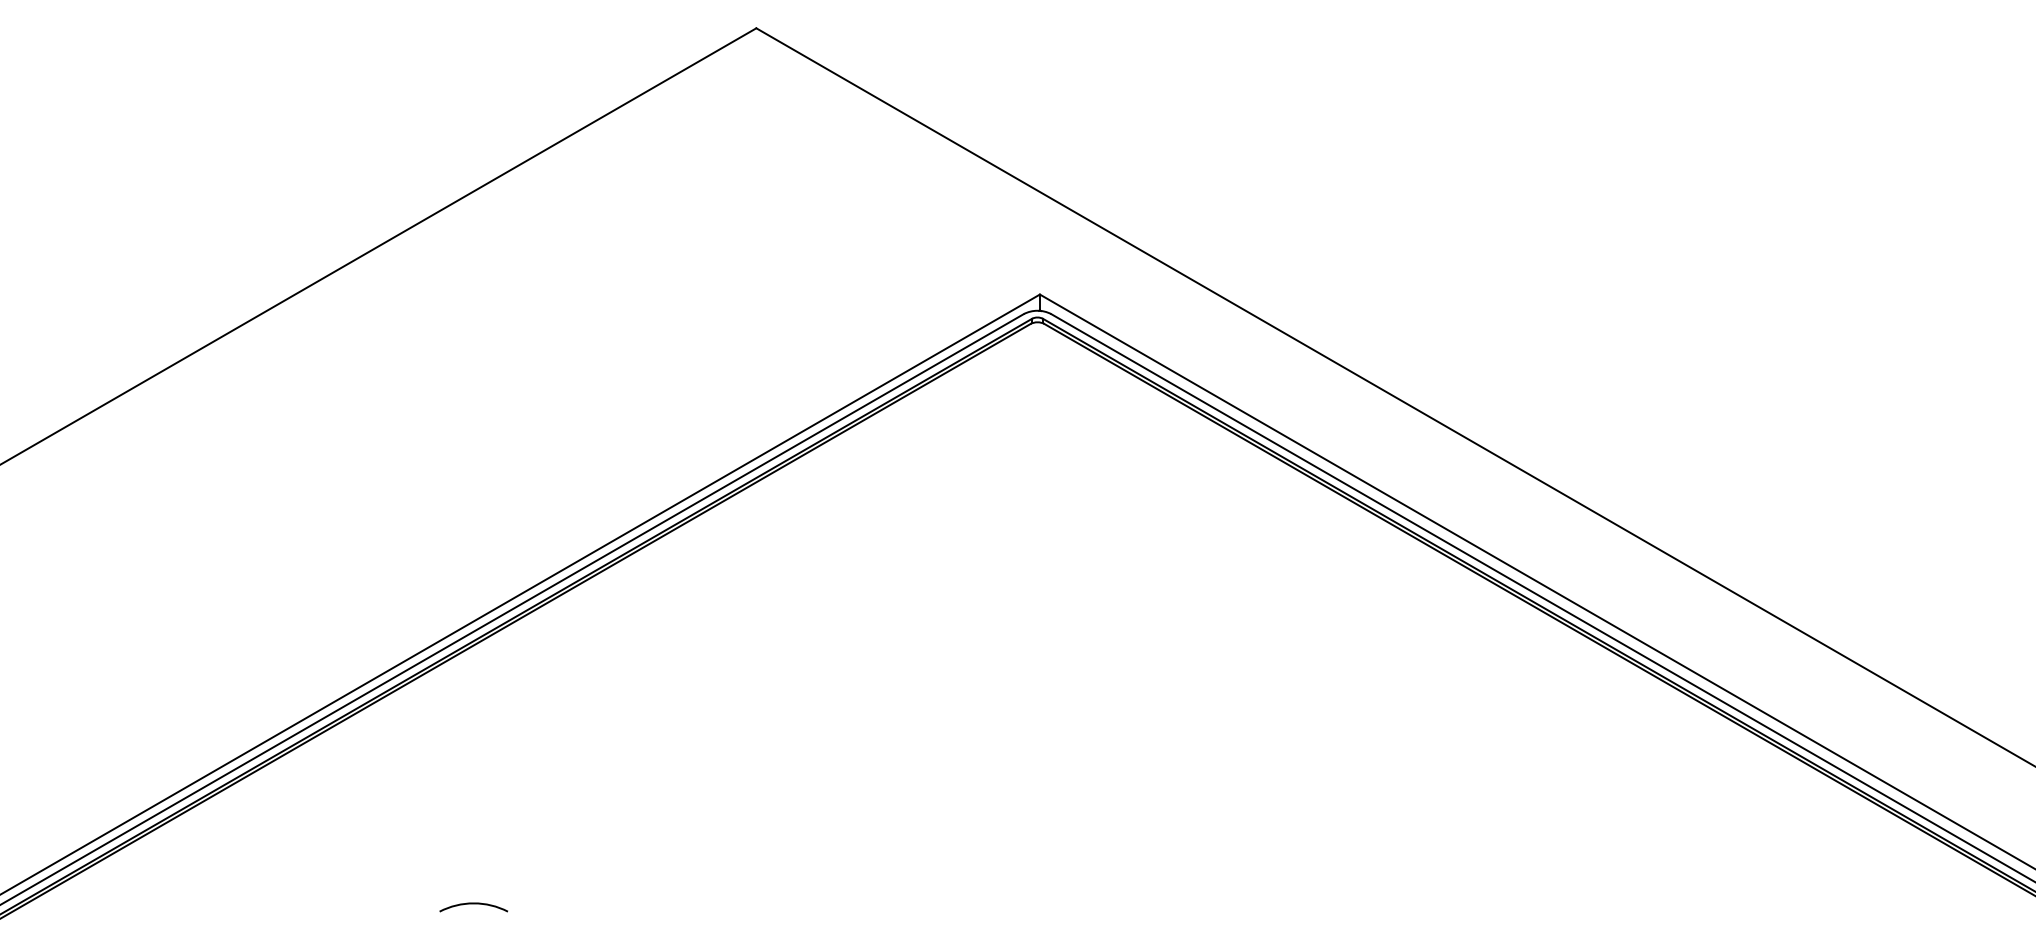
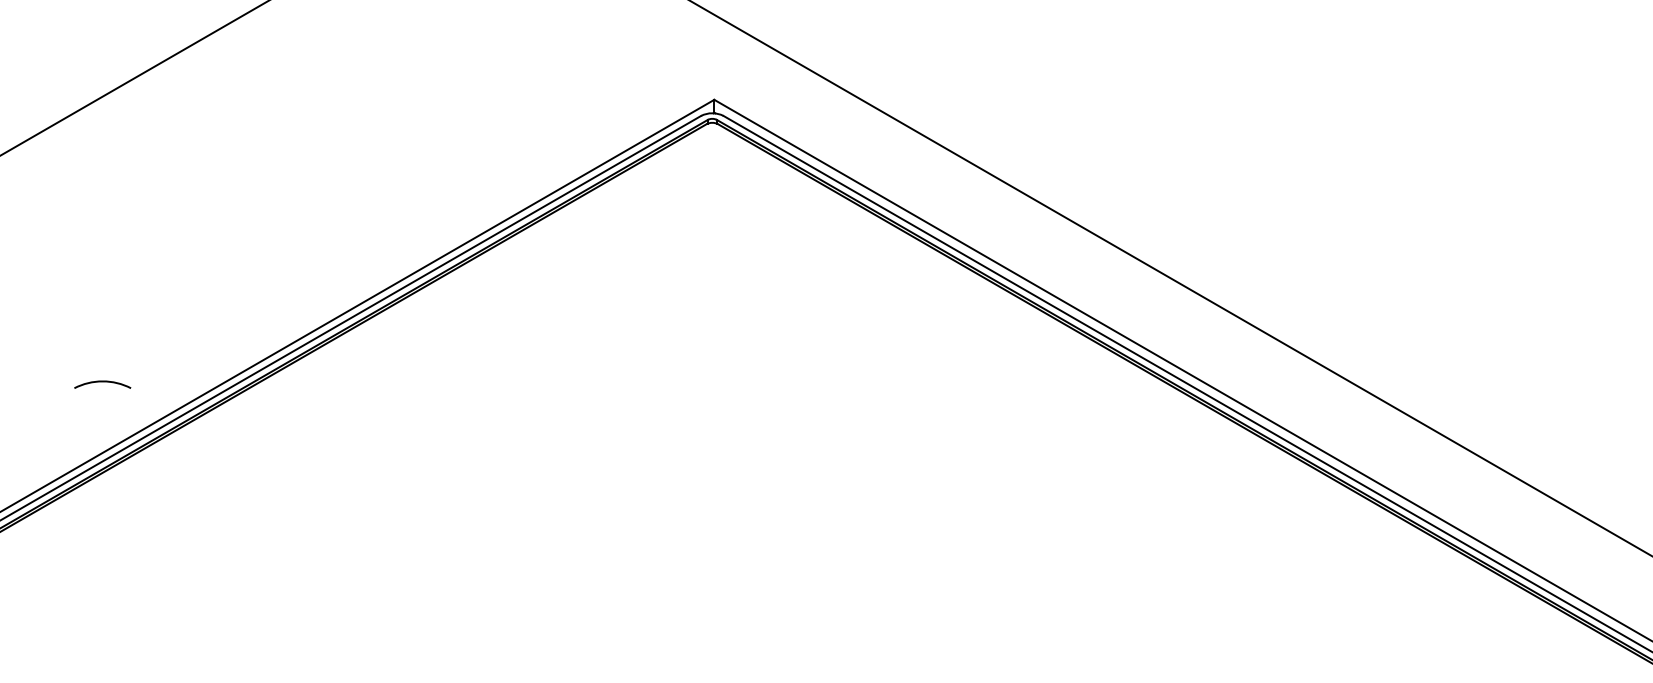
arc: (473, 904) -> (102, 382), moved

